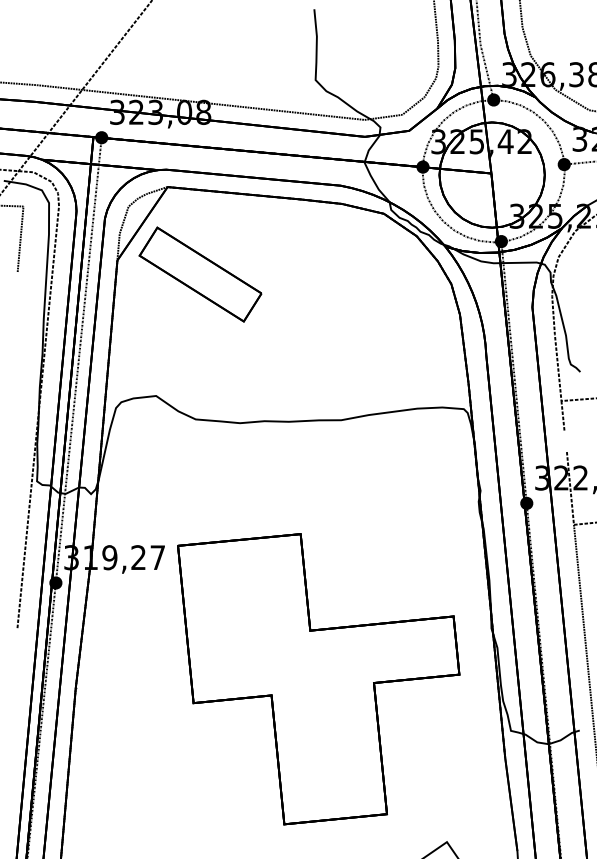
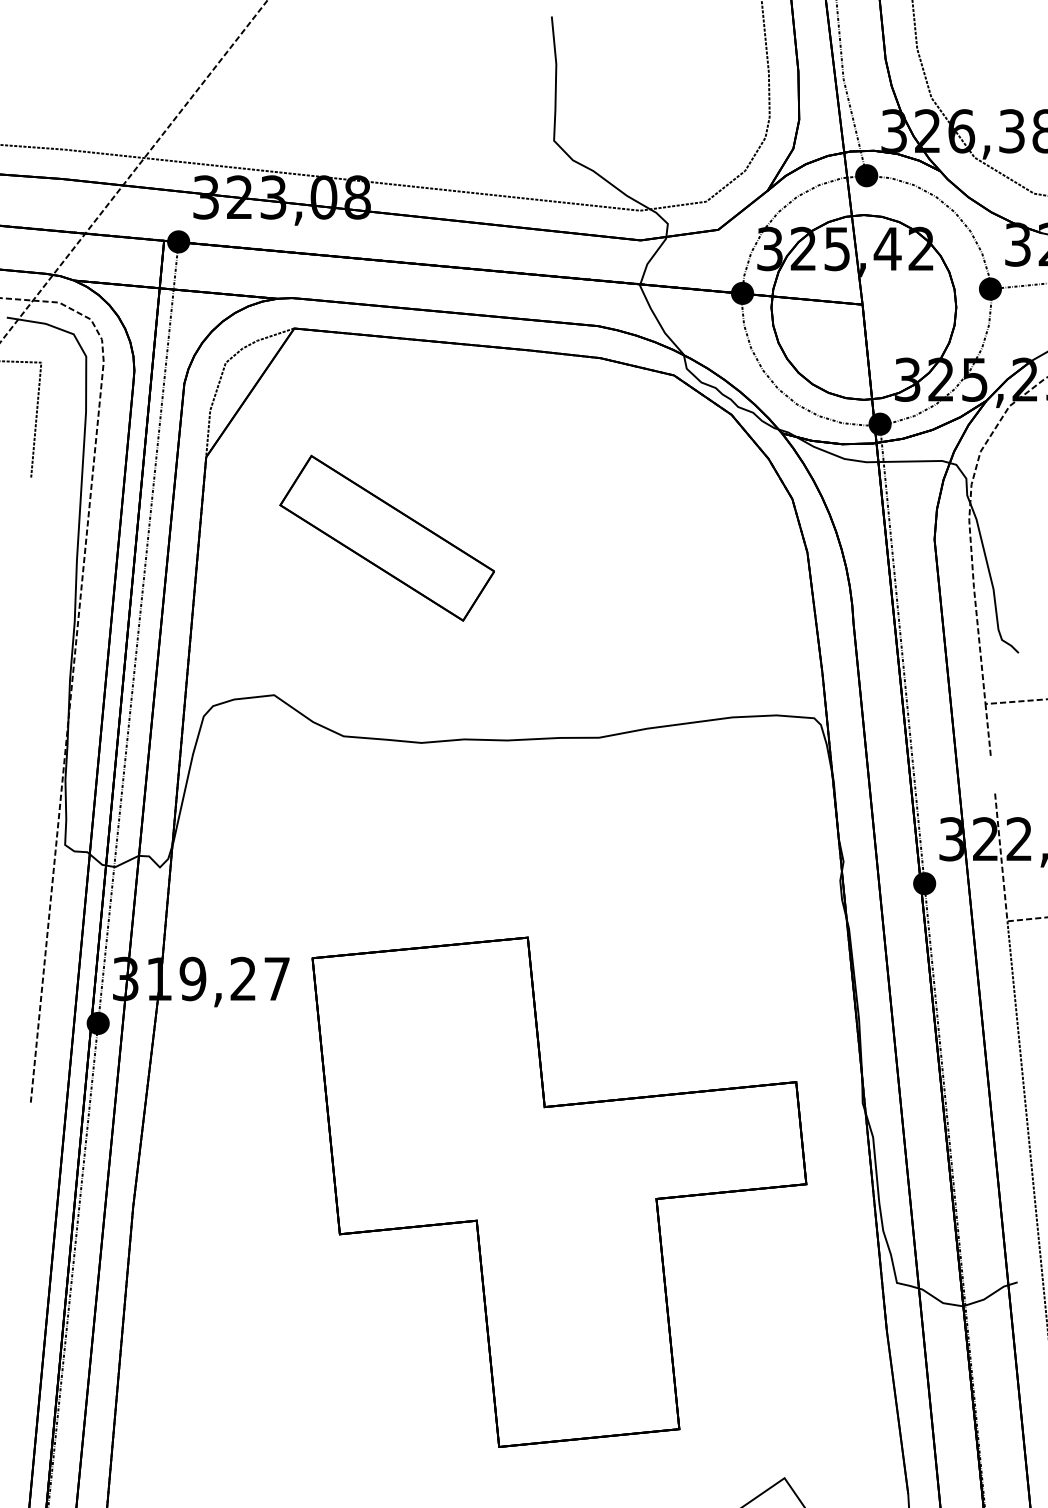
part: (200, 274) -> (387, 538), moved

